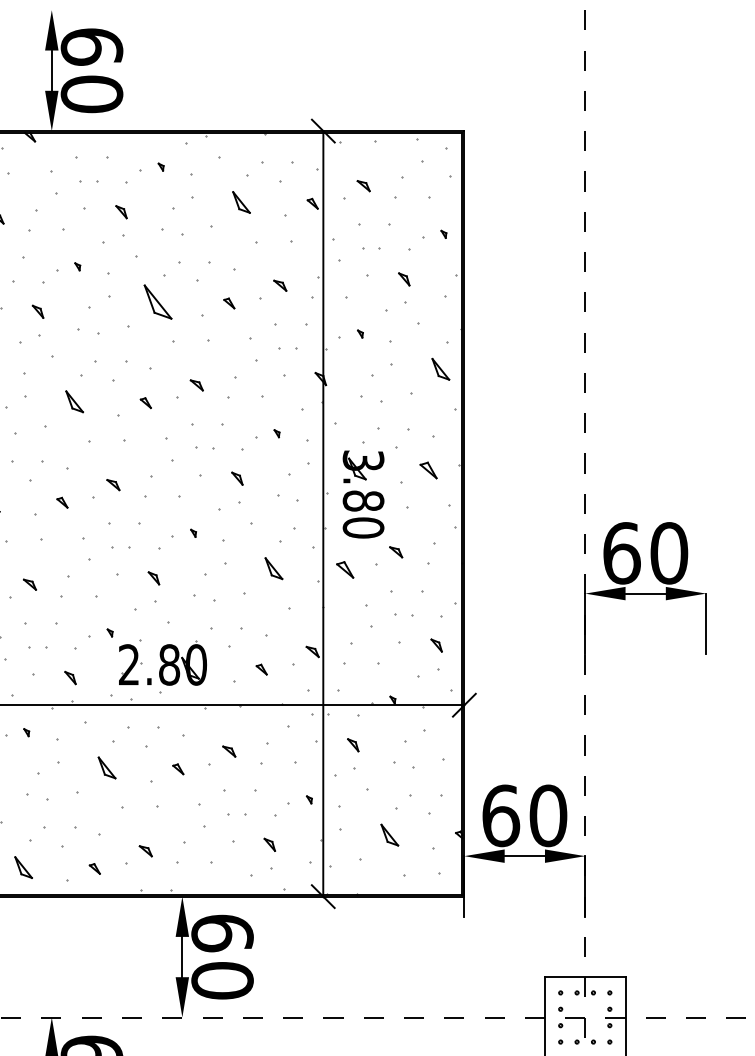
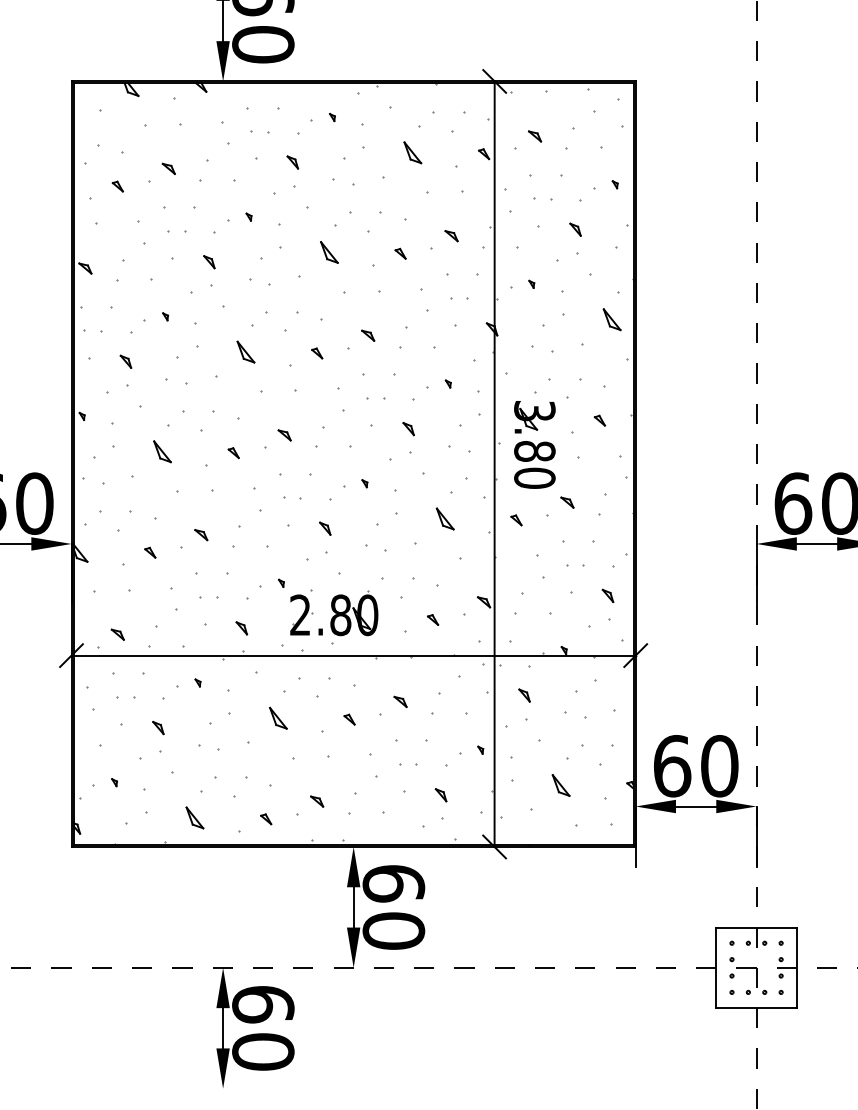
part: (158, 302) -> (329, 252), size x0.62
part: (428, 470) -> (599, 420), size x0.62
part: (345, 570) -> (516, 520), size x0.62

